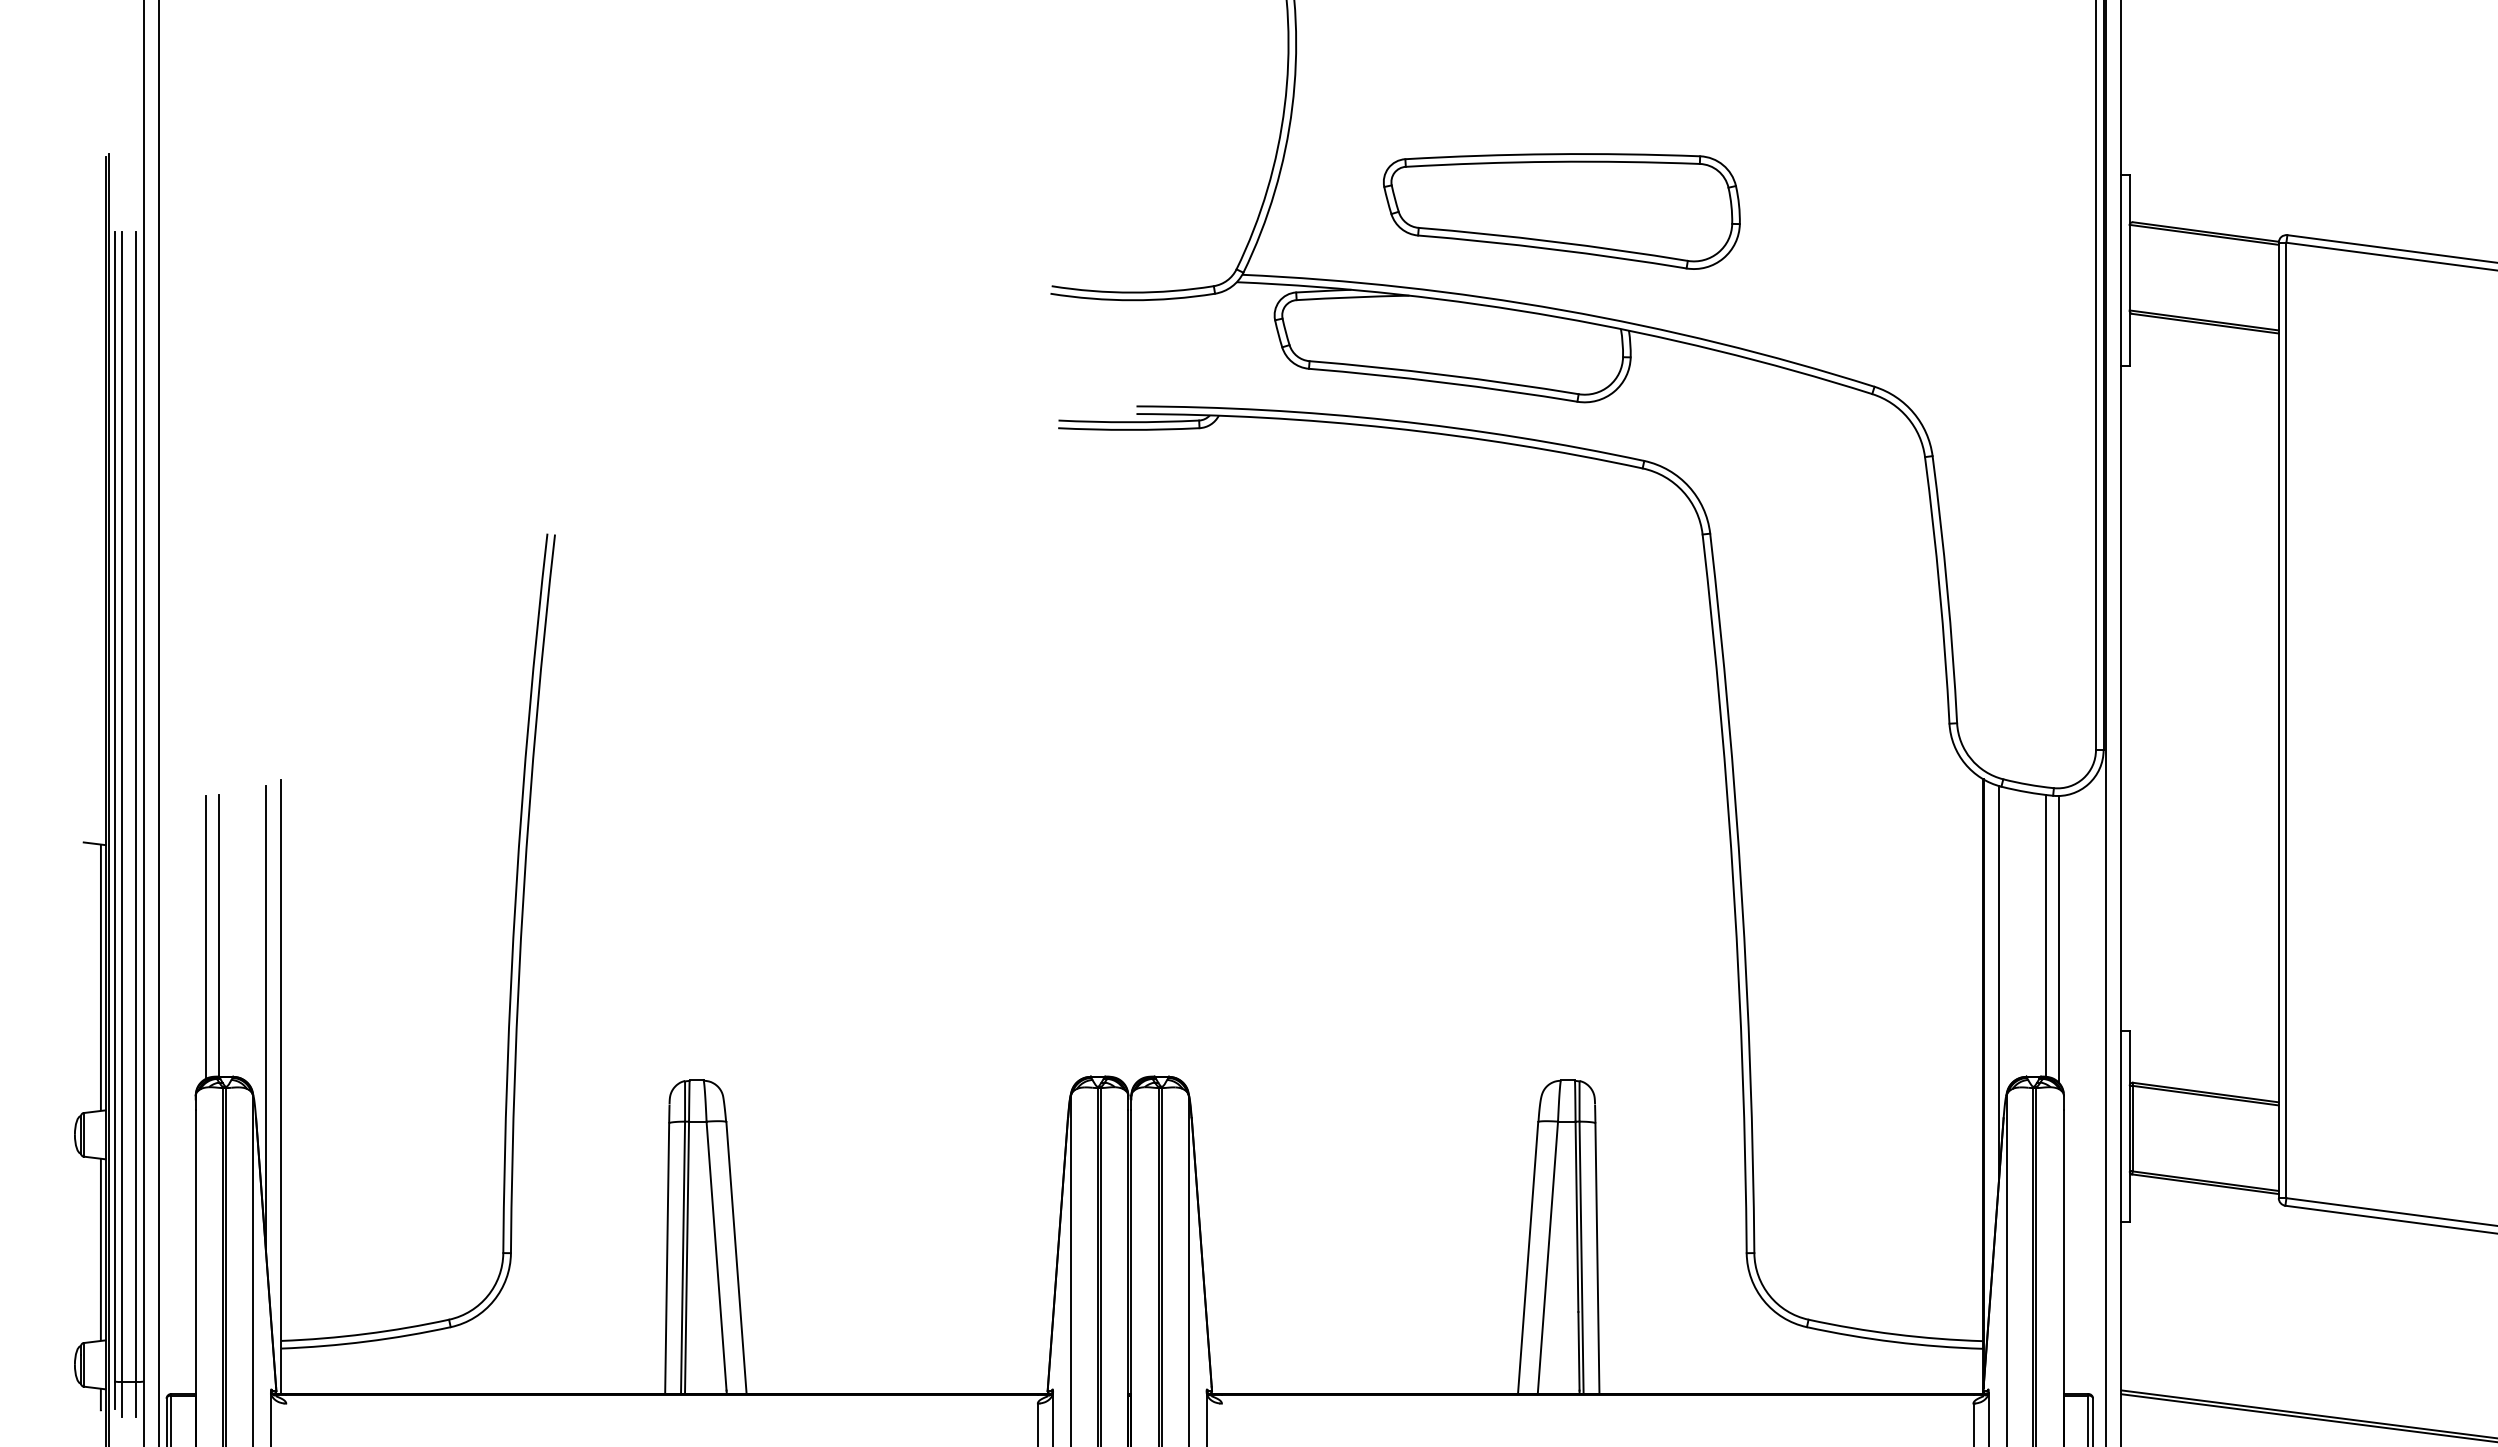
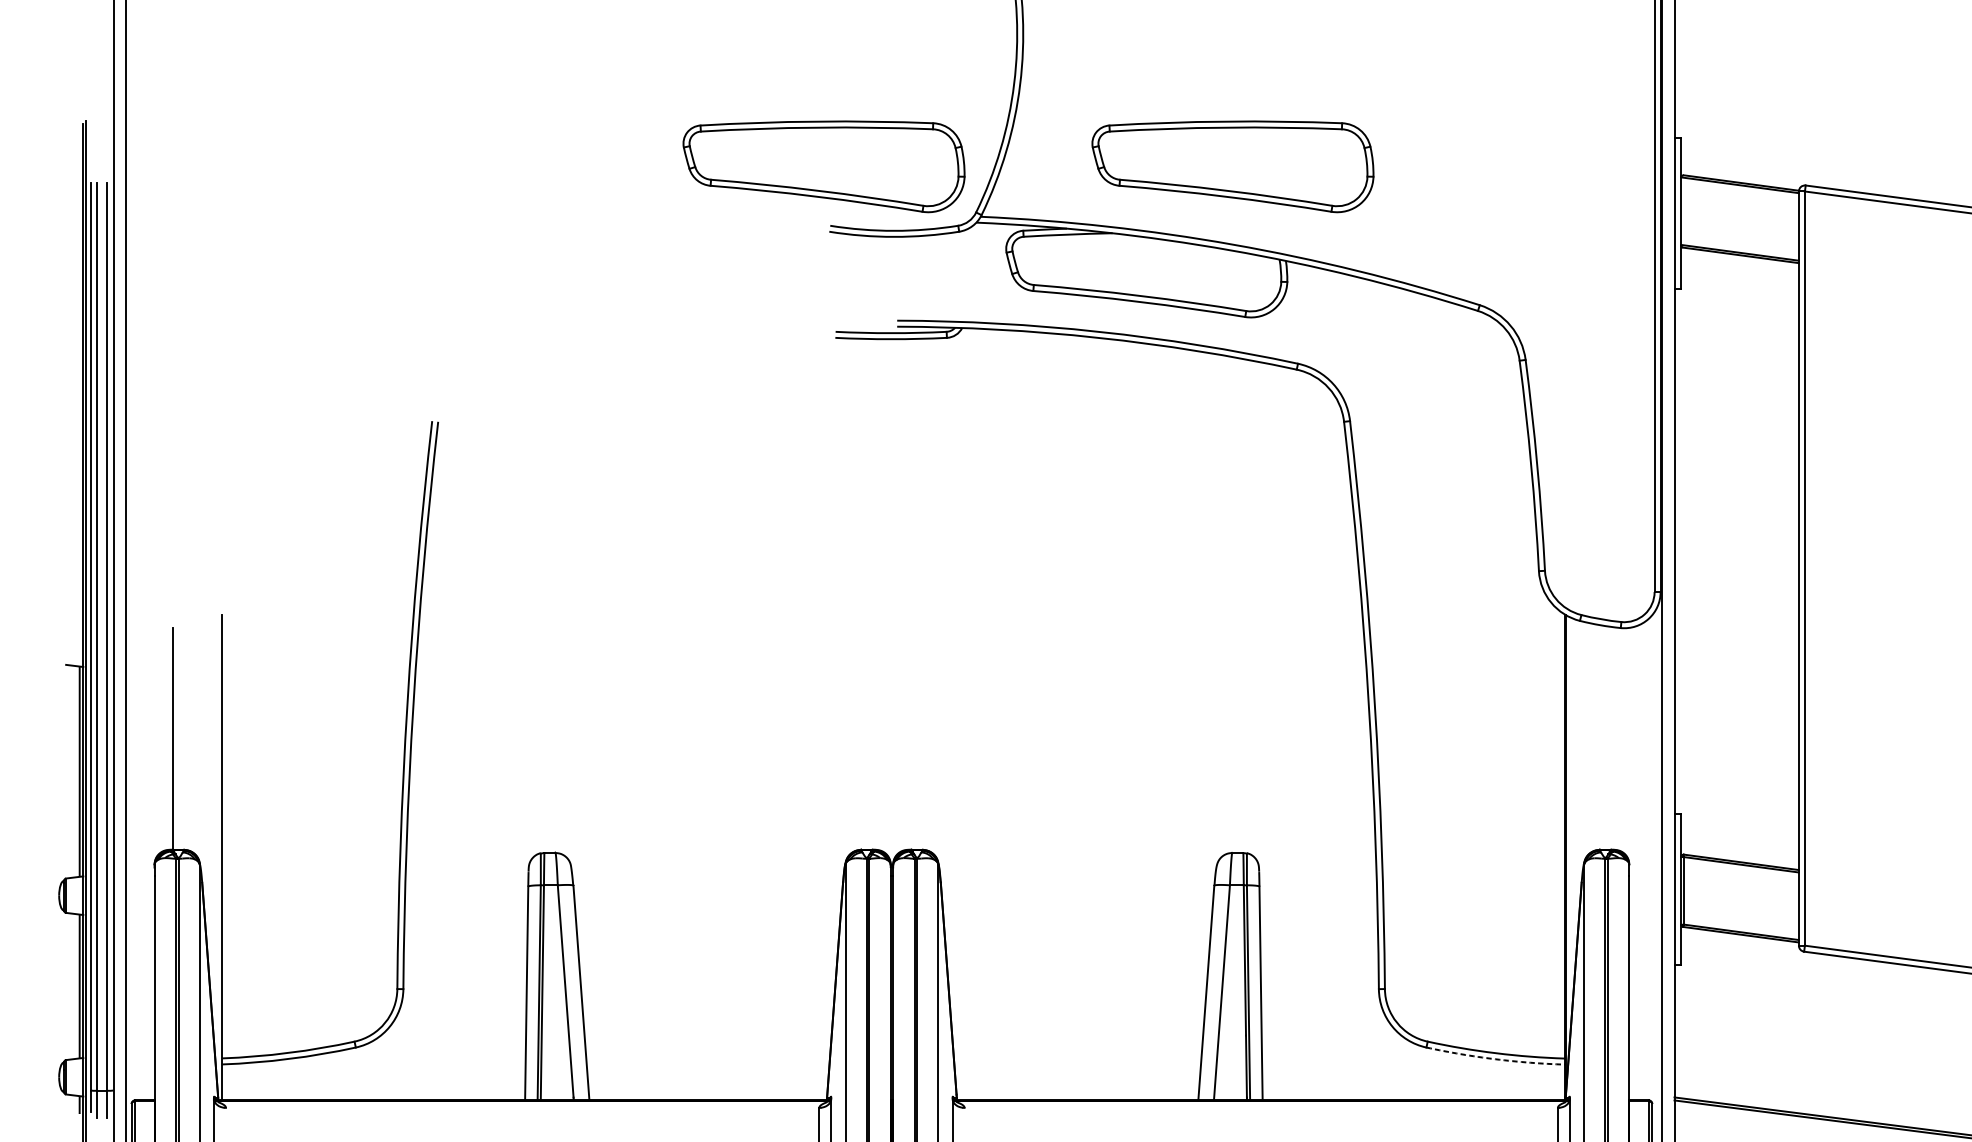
part: (1043, 211) -> (823, 166), added
line: (2046, 935) -> (1615, 738), removed
line: (206, 937) -> (163, 739), removed
line: (2058, 939) -> (1625, 741), removed
line: (1998, 983) -> (1577, 776), removed
line: (266, 1018) -> (210, 803), removed
arc: (1894, 1342) -> (1495, 1059), solid -> dashed

